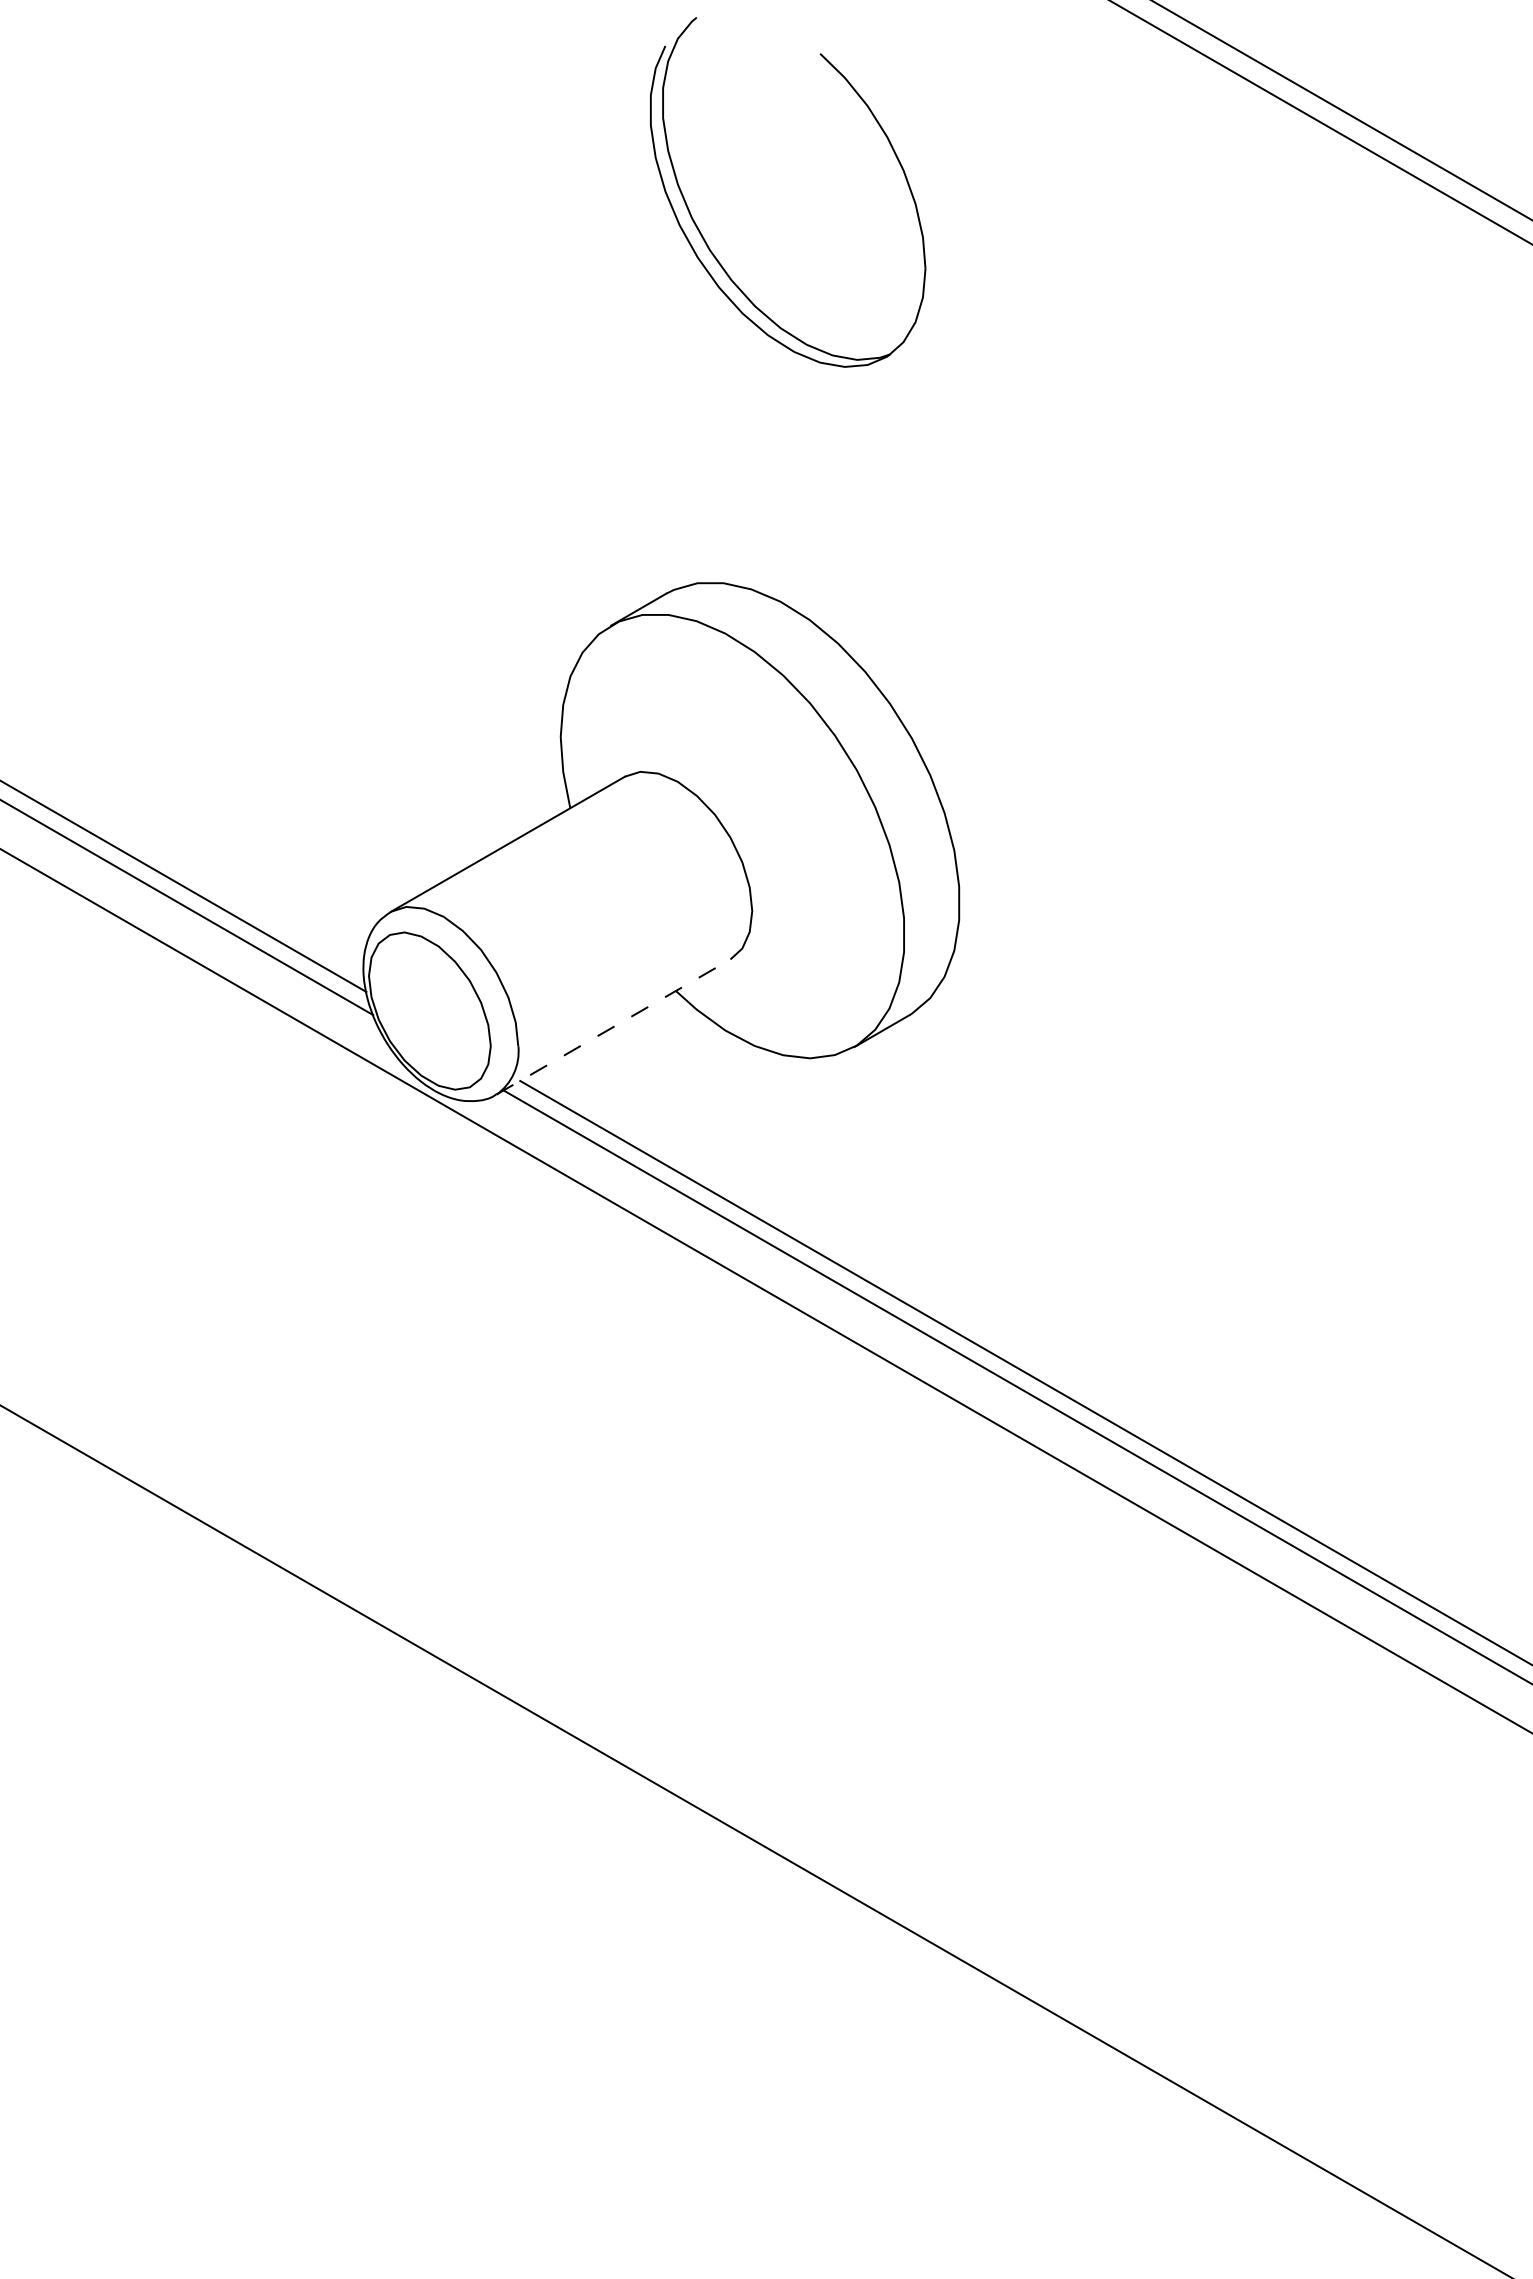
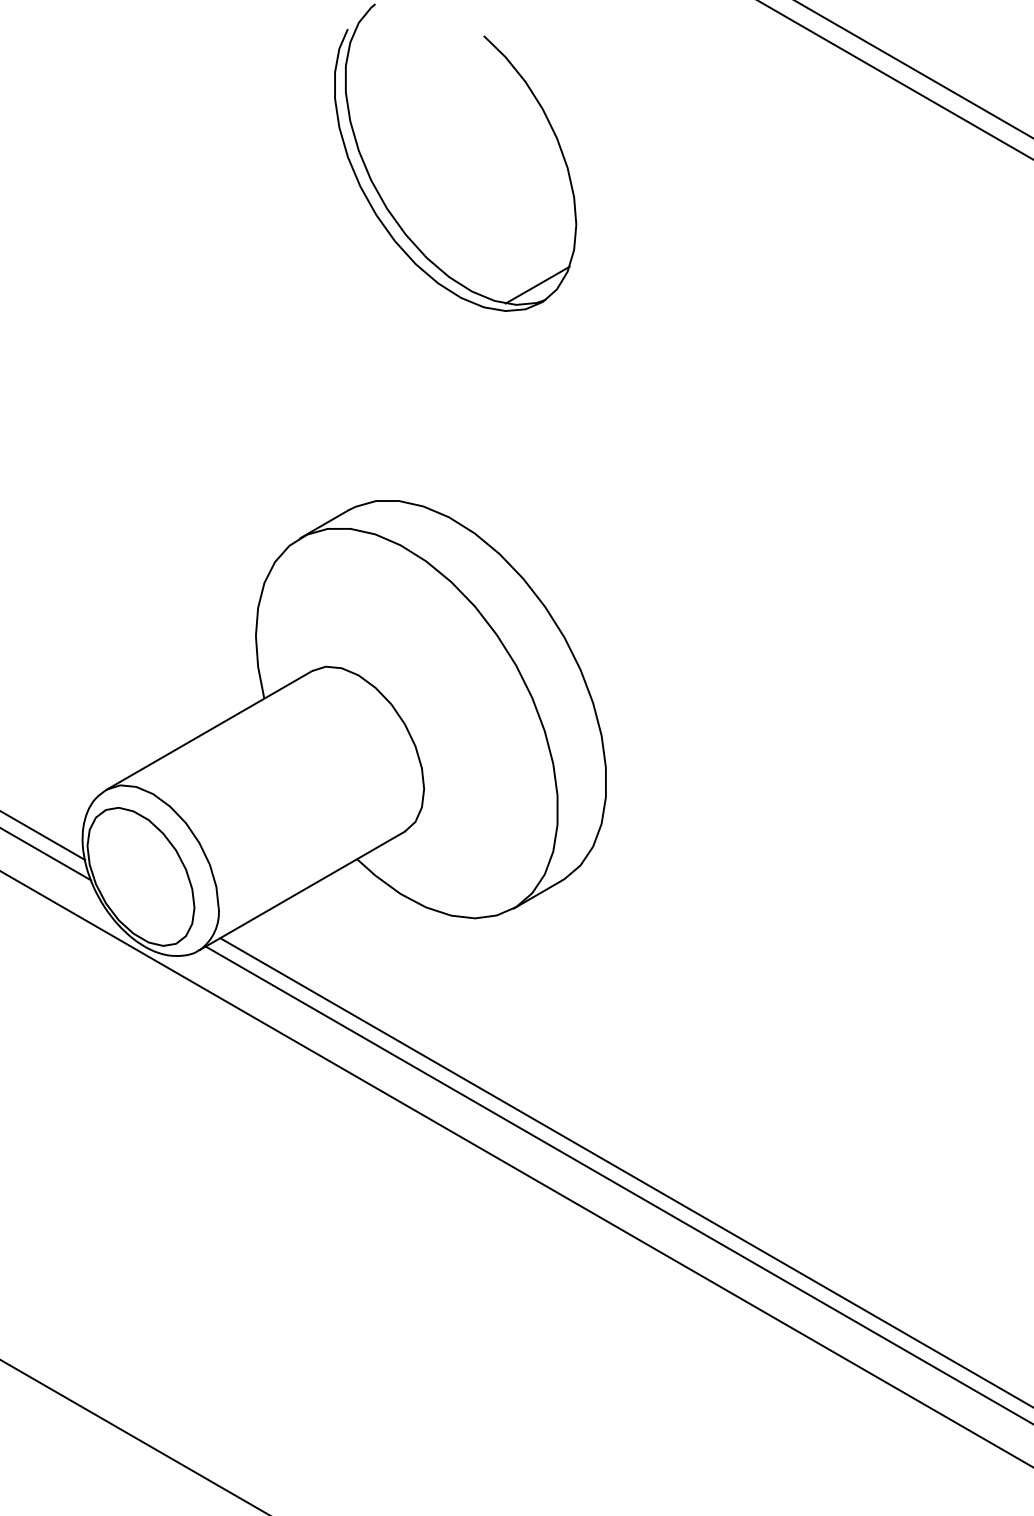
line: (881, 337) -> (537, 285), added
line: (613, 1026) -> (302, 890), dashed -> solid

